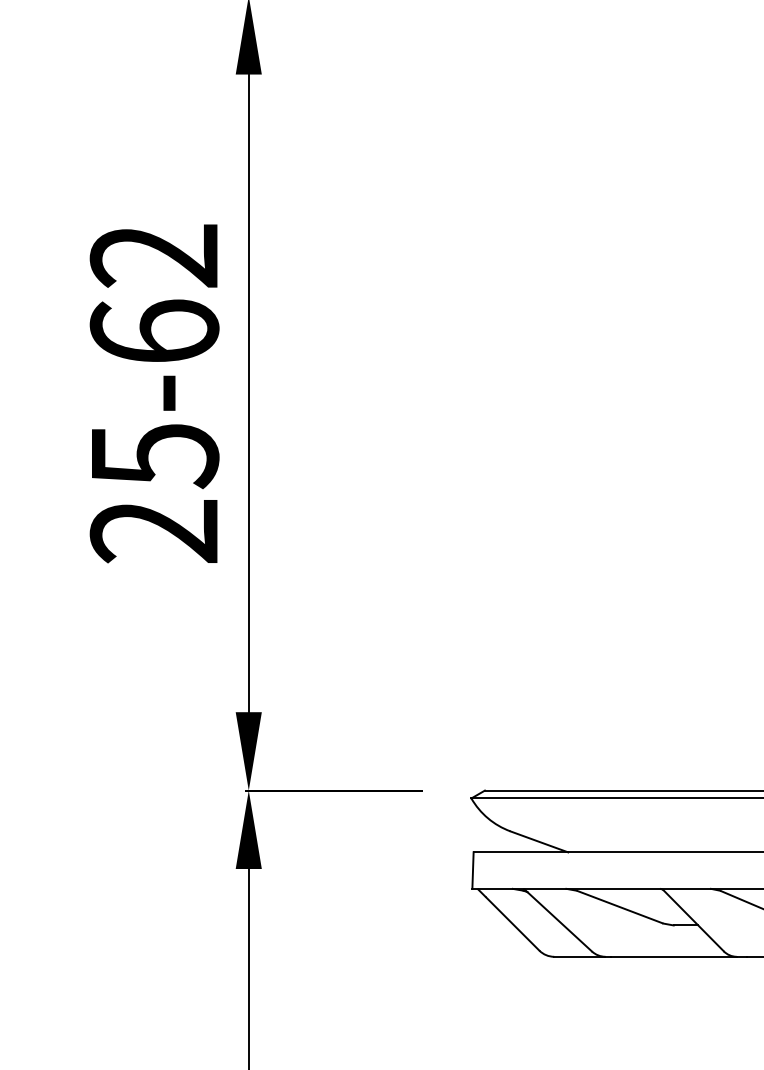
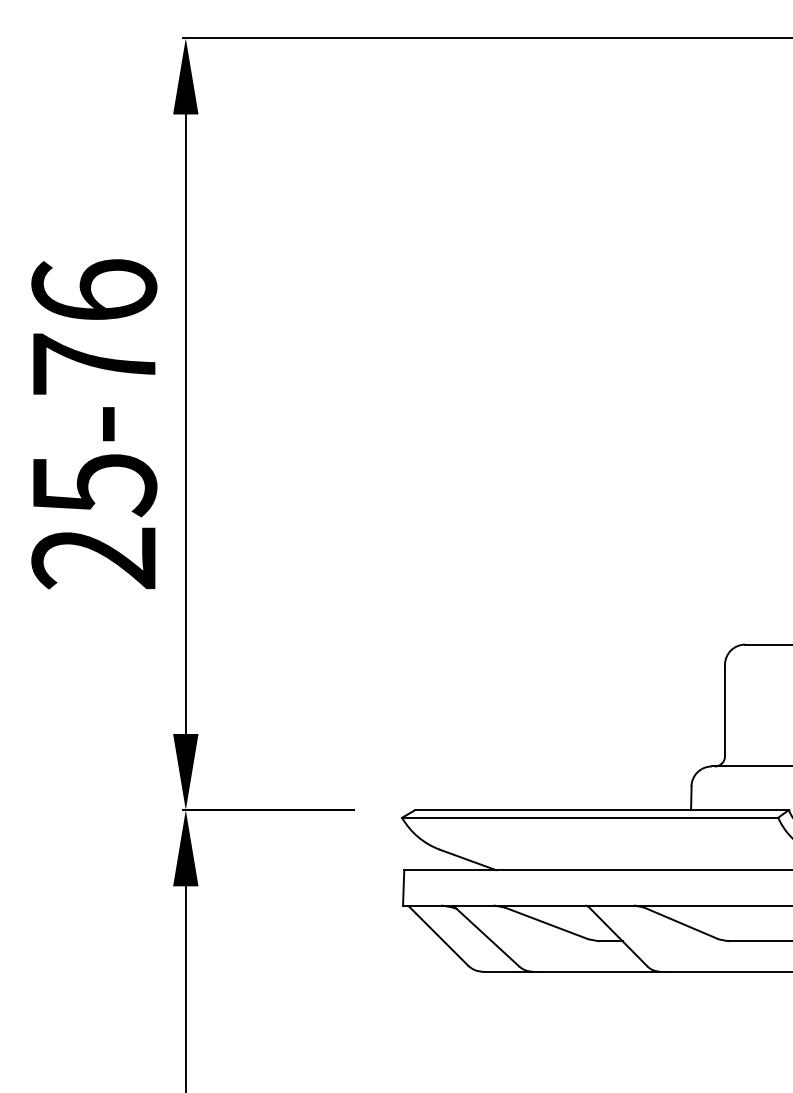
text: (154, 292) -> (94, 326), 25-62 -> 25-76

